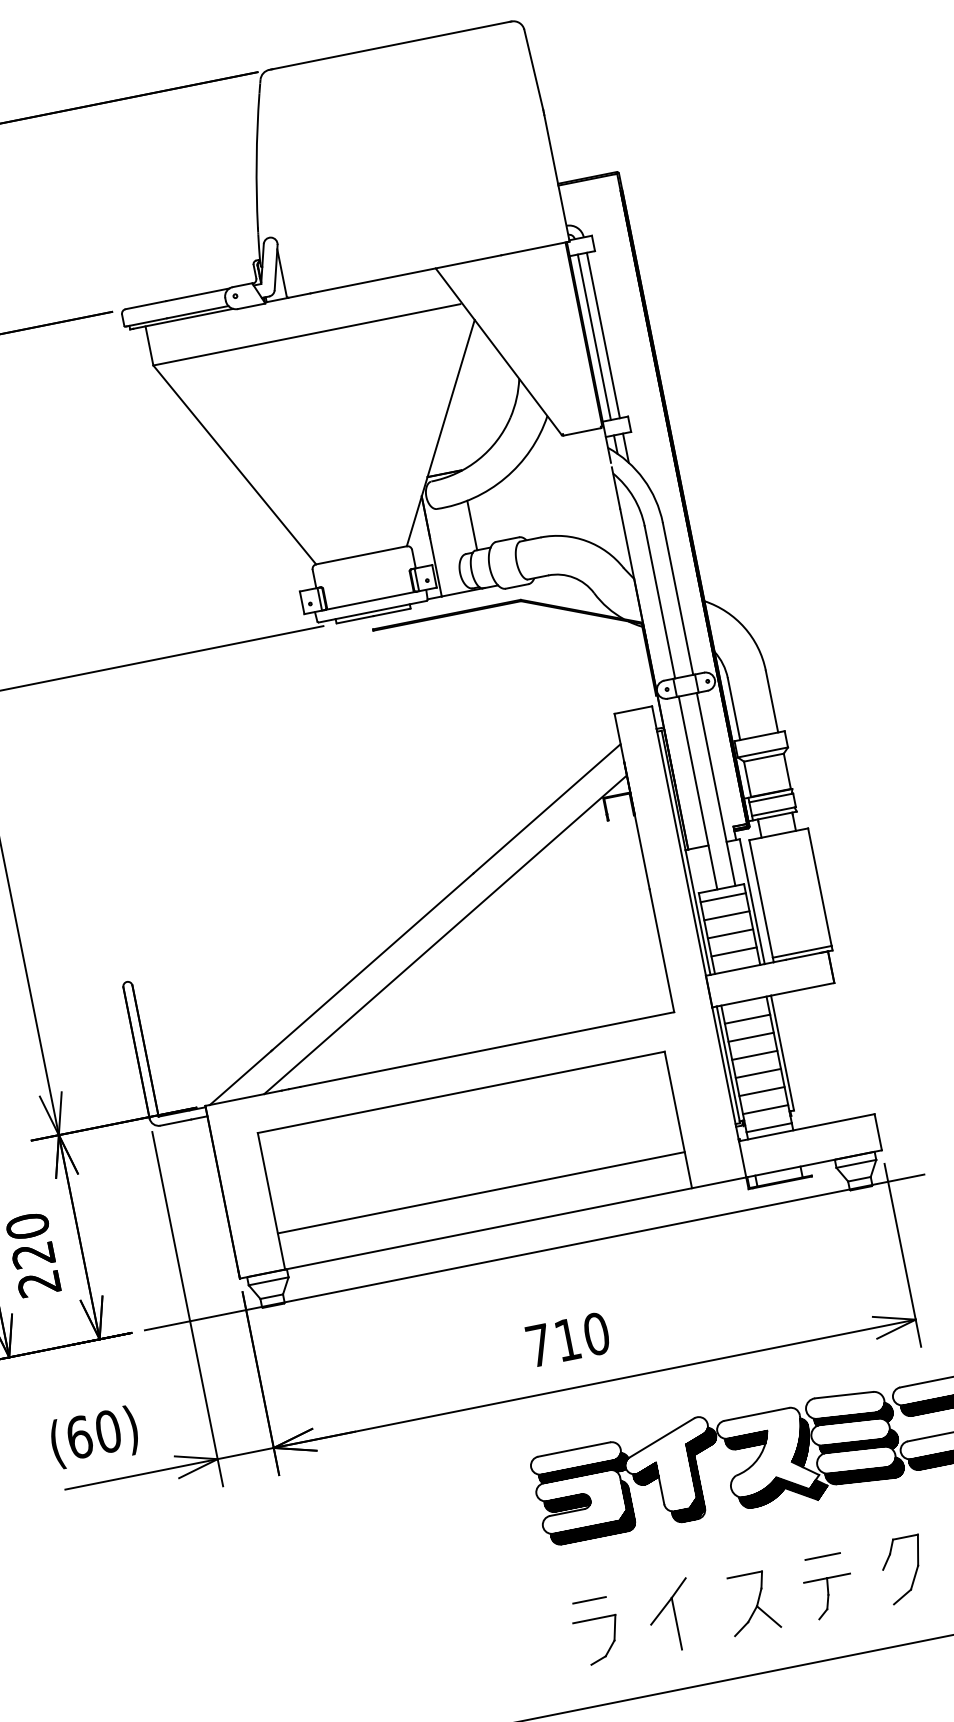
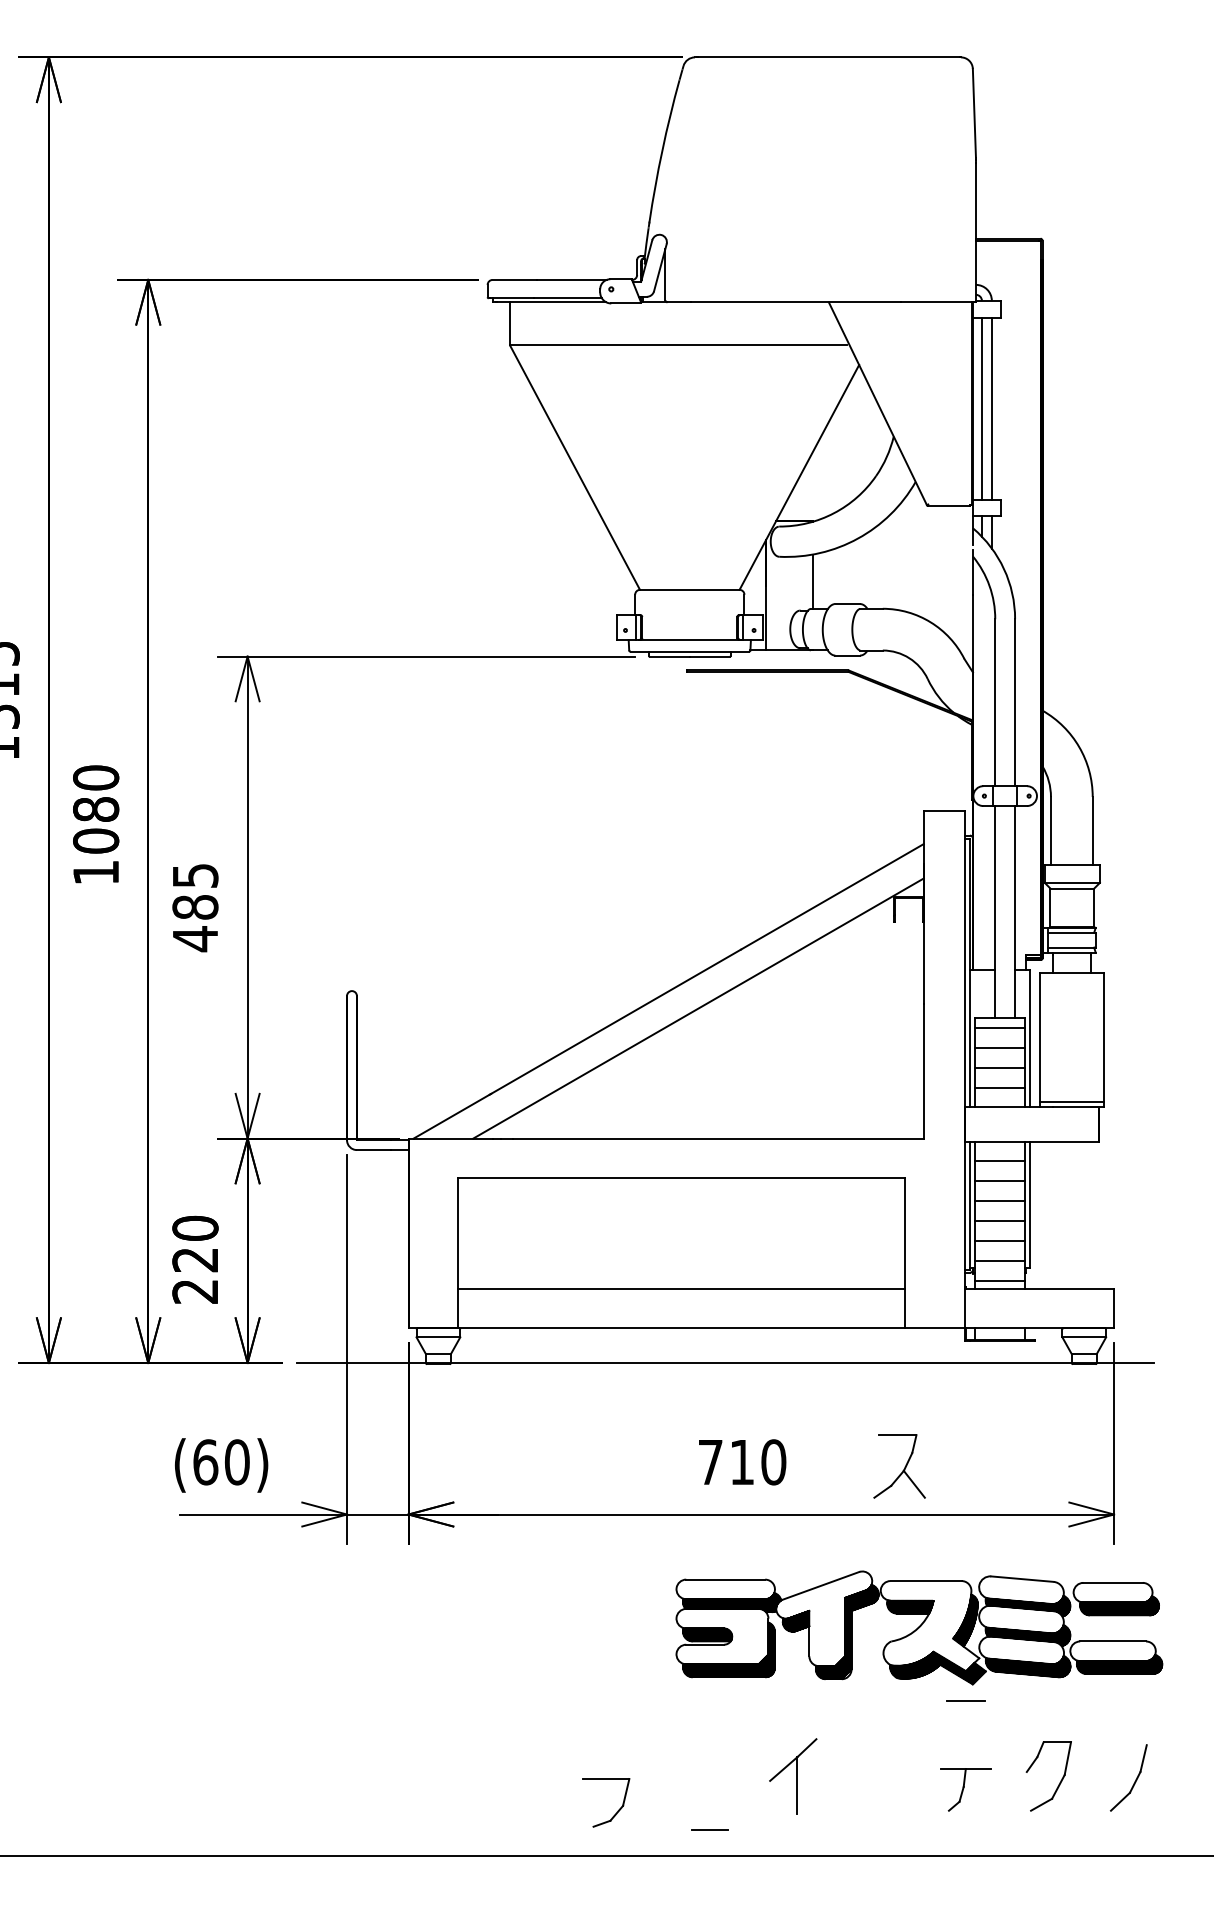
line: (822, 1555) -> (965, 1700), moved
line: (588, 1599) -> (709, 1829), moved
part: (752, 1603) -> (899, 1466), moved
part: (610, 1645) -> (617, 1810), moved

